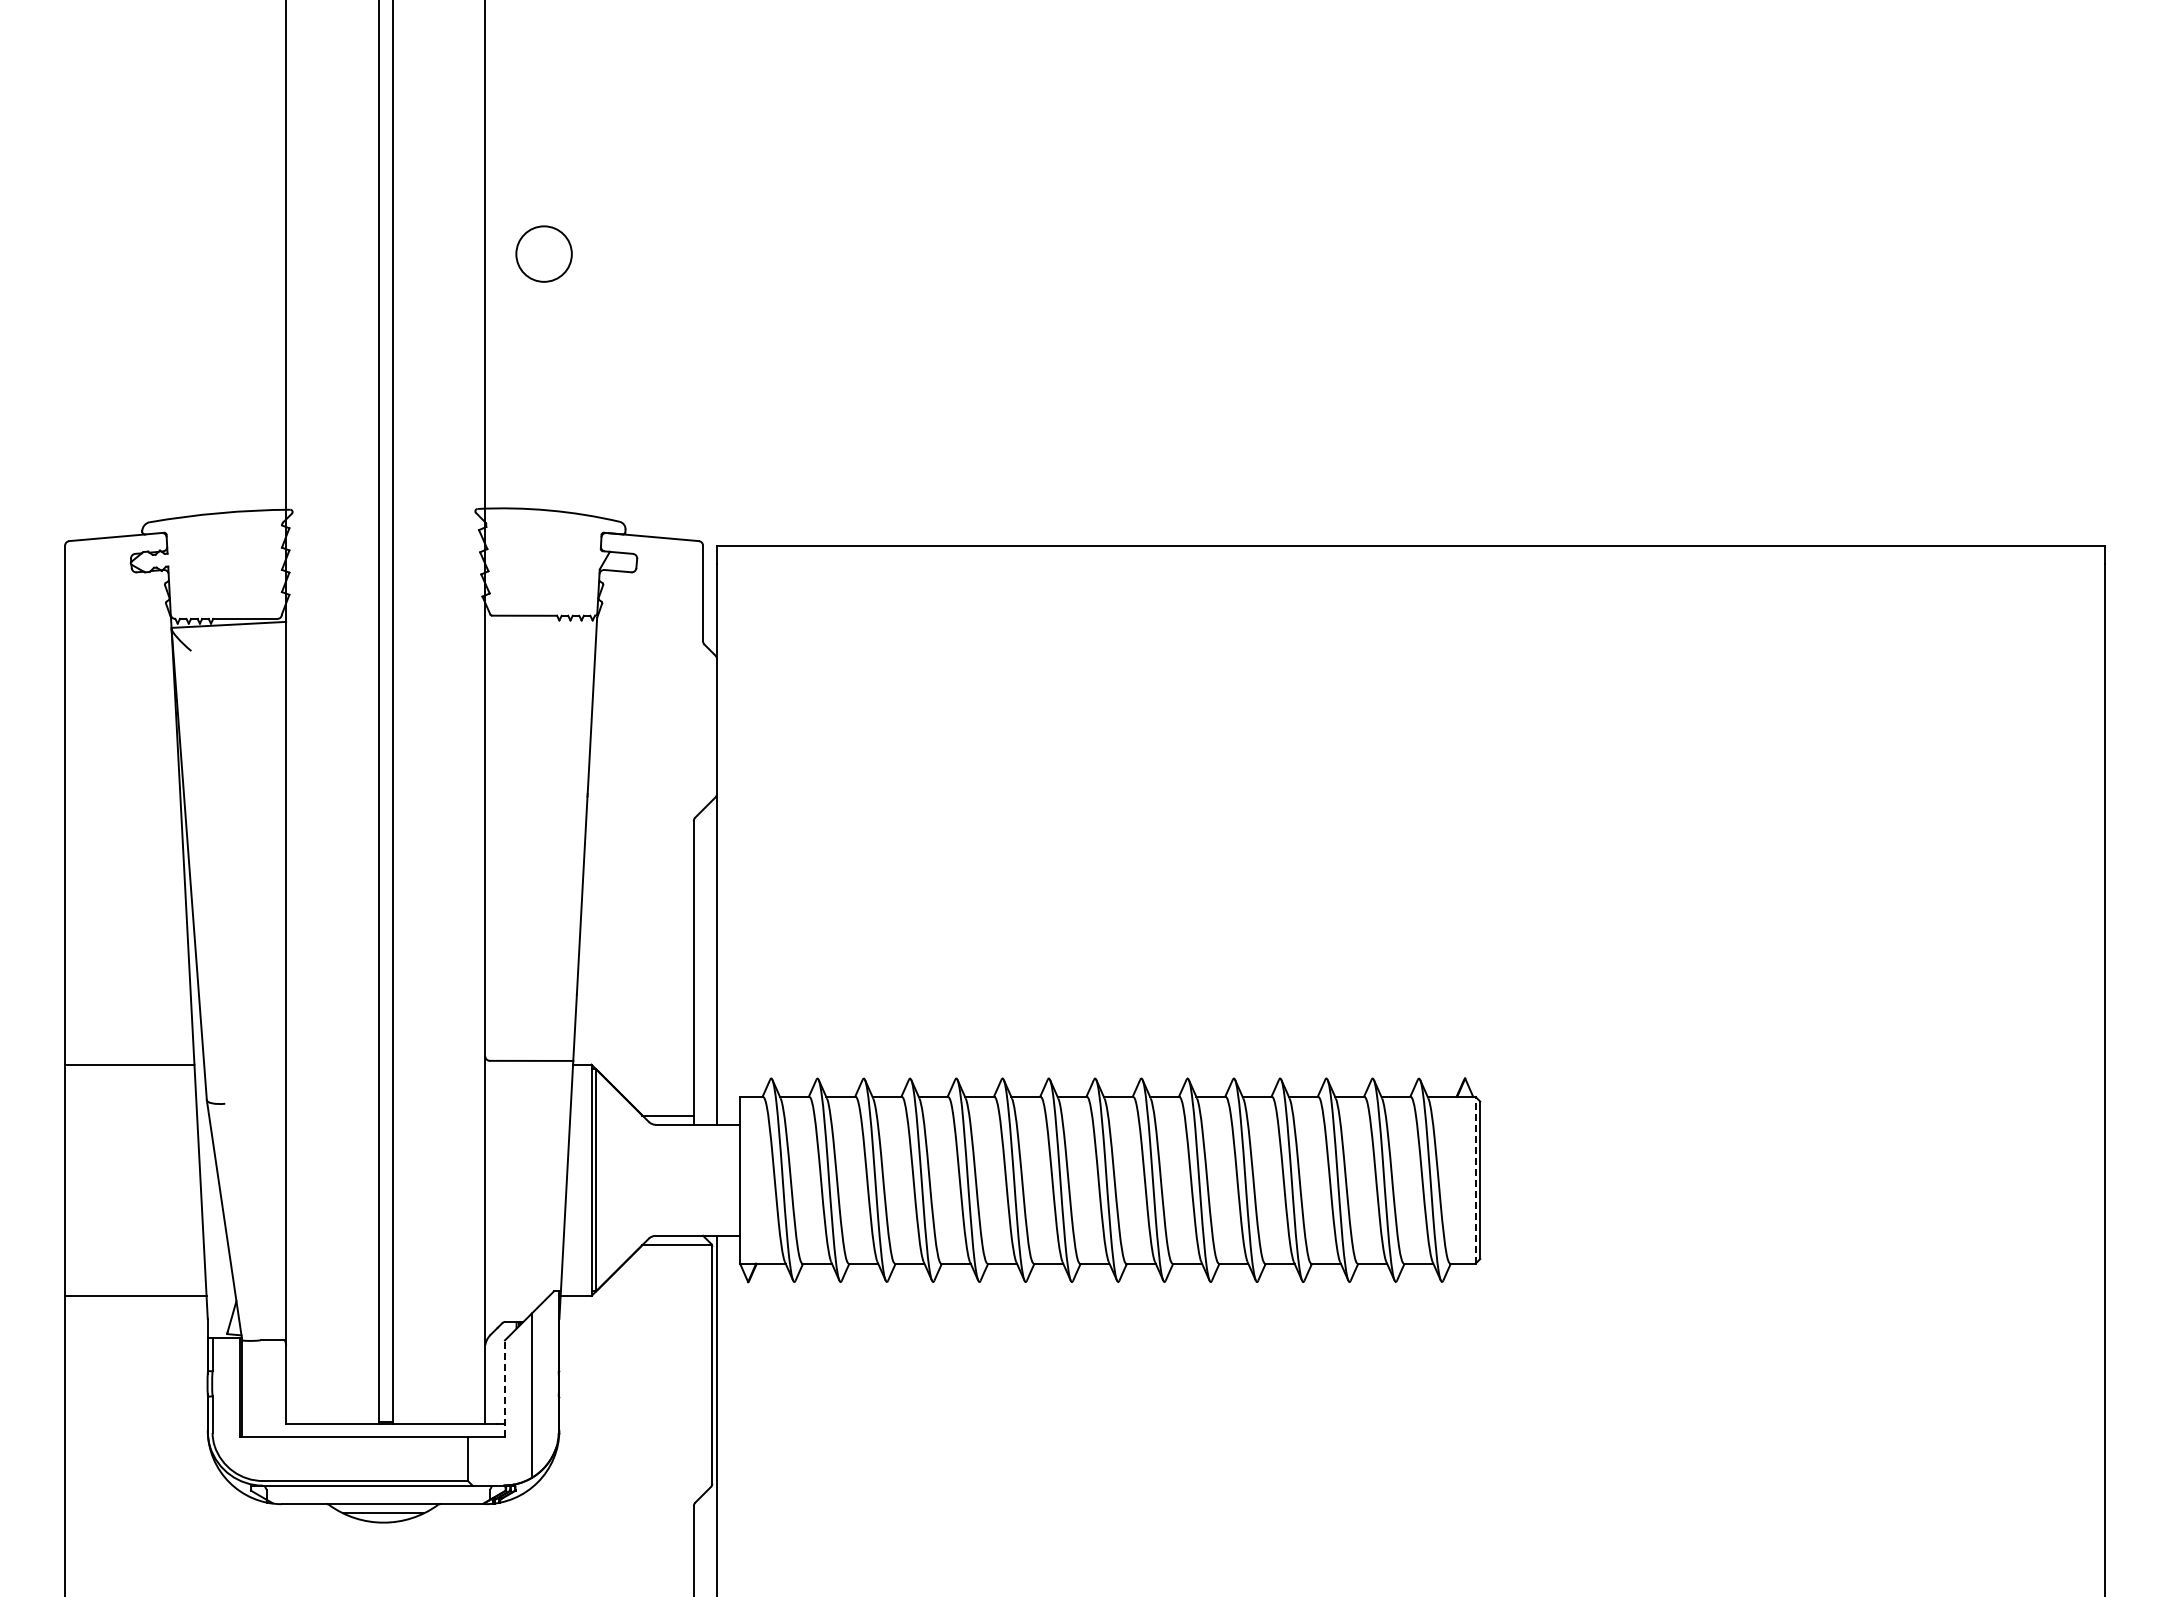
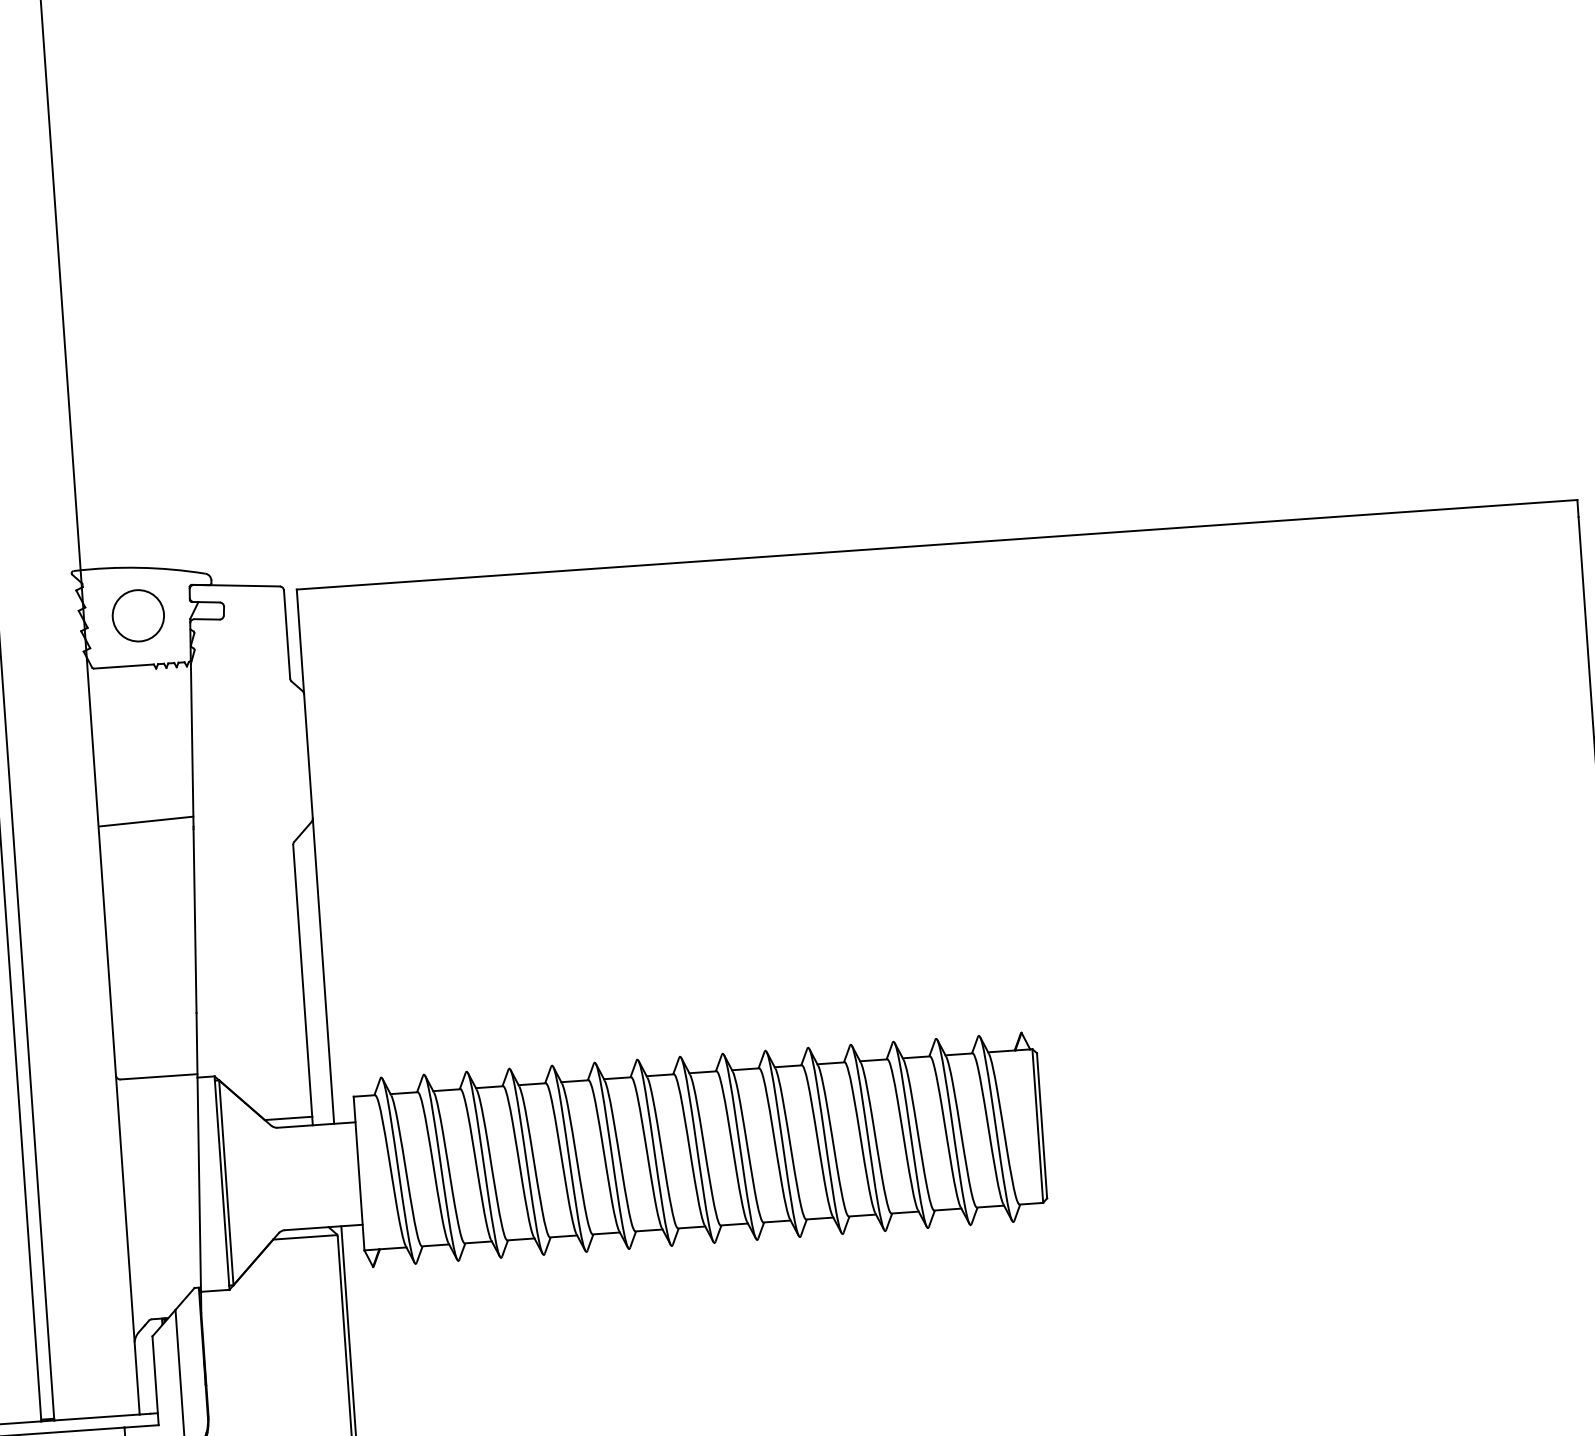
circle: (543, 253) -> (137, 615), moved
line: (536, 784) -> (145, 821), added
line: (1475, 1179) -> (1037, 1125), dashed -> solid
line: (504, 1388) -> (155, 1380), dashed -> solid

